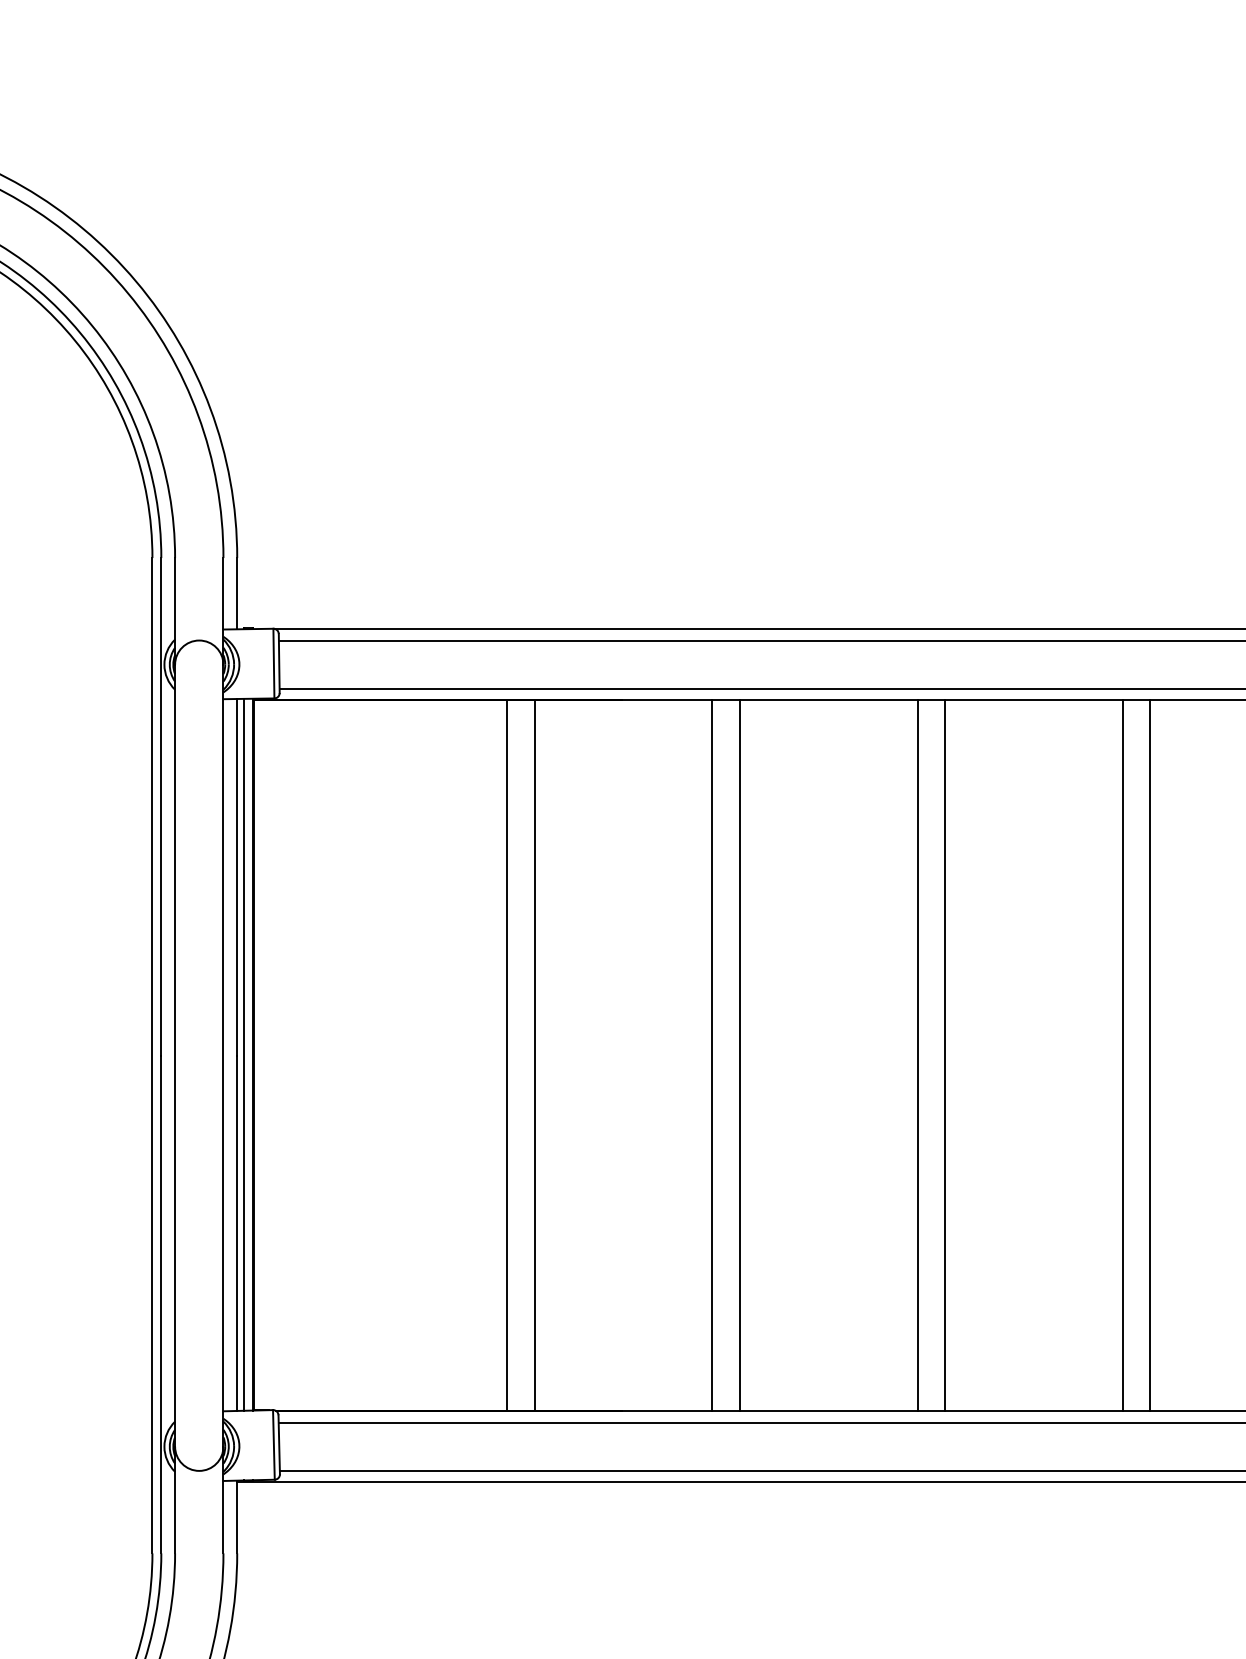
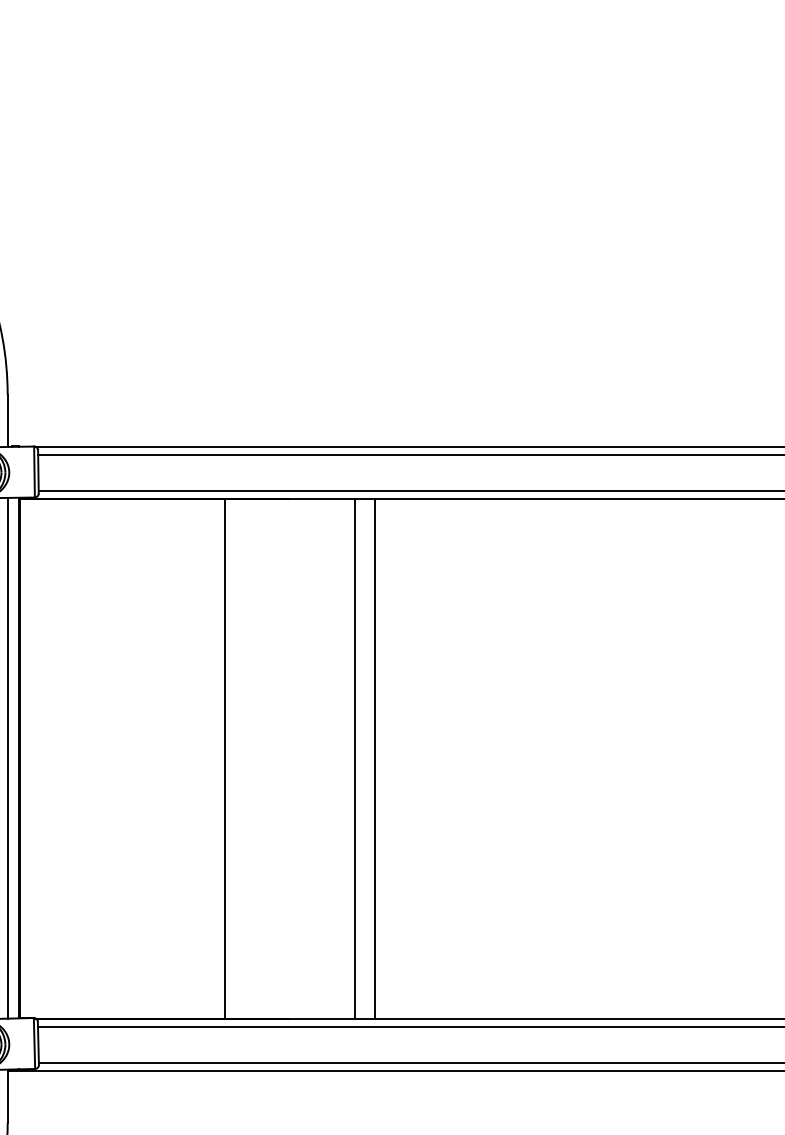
line: (243, 1054) -> (12, 757), removed
line: (507, 1055) -> (205, 758), removed
line: (917, 1055) -> (505, 758), removed
line: (945, 1055) -> (525, 758), removed
line: (1122, 1055) -> (655, 758), removed
line: (1150, 1055) -> (675, 758), removed

